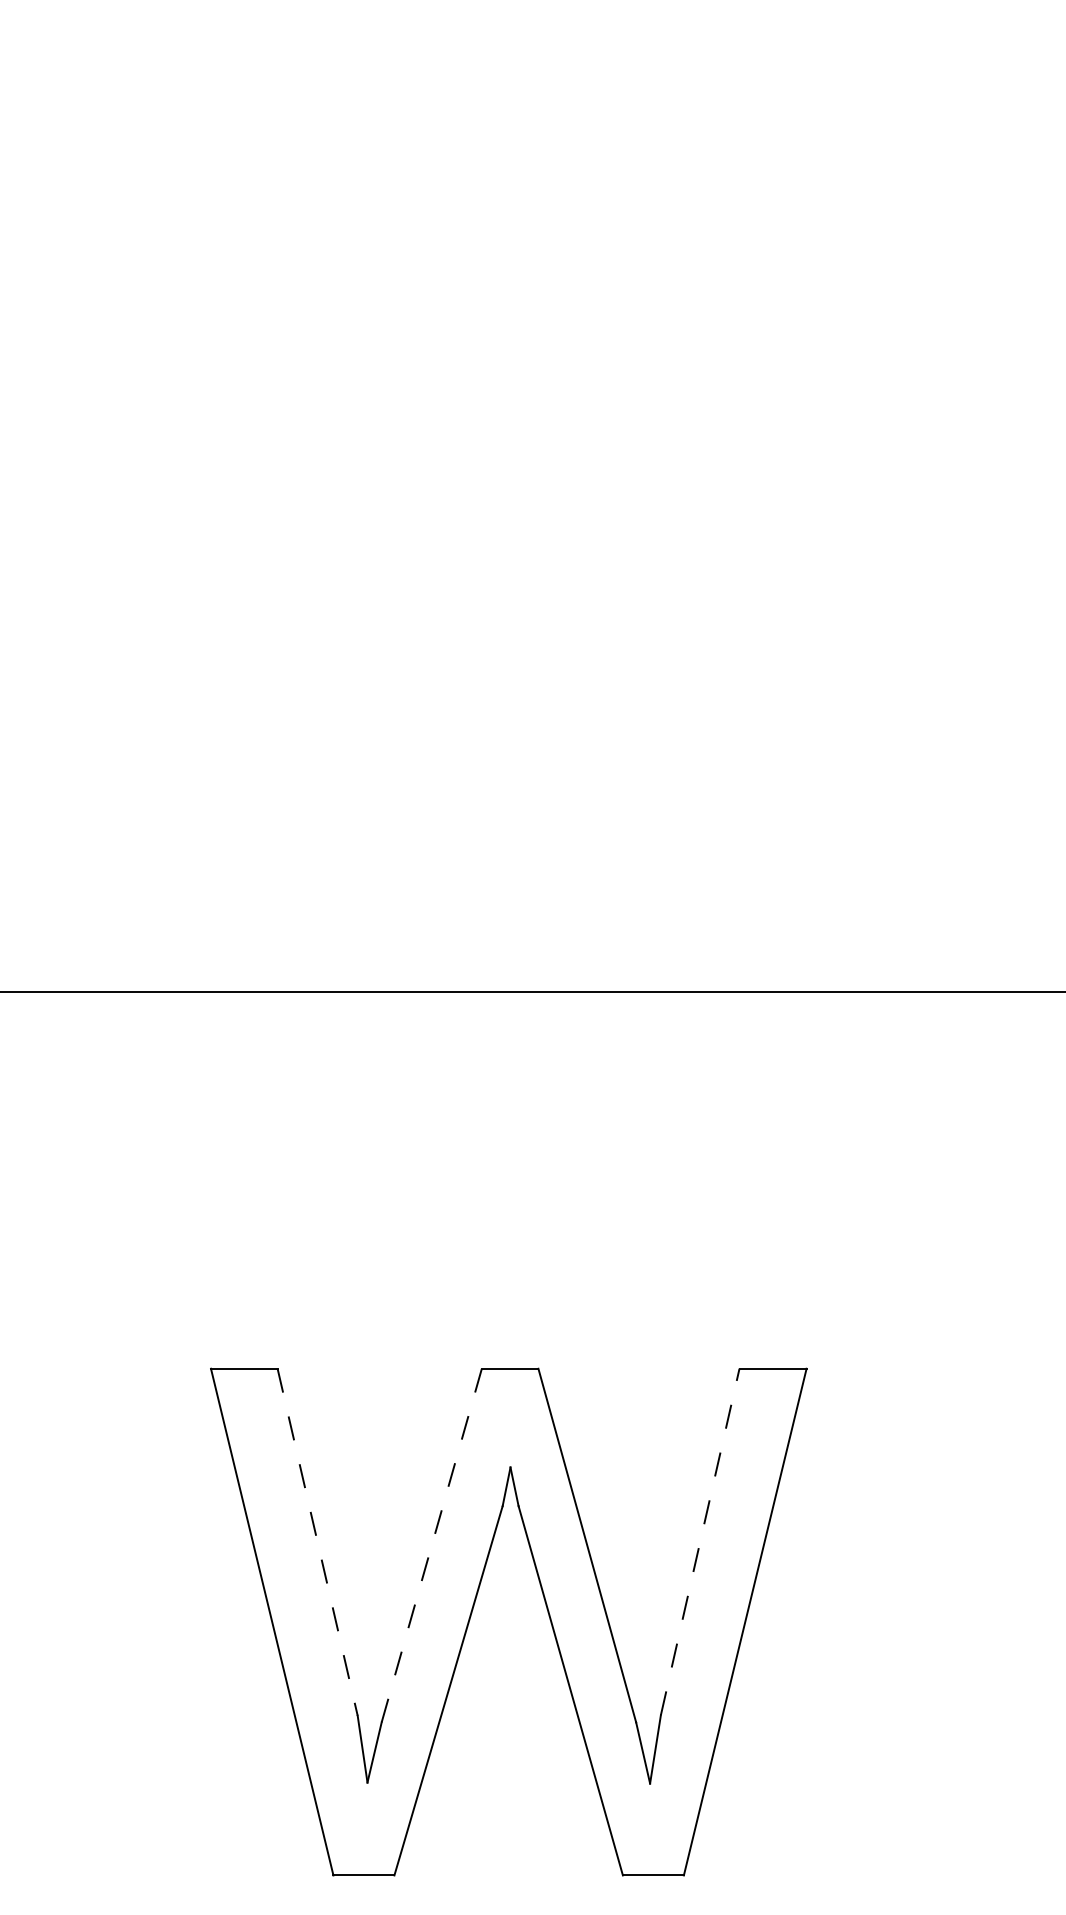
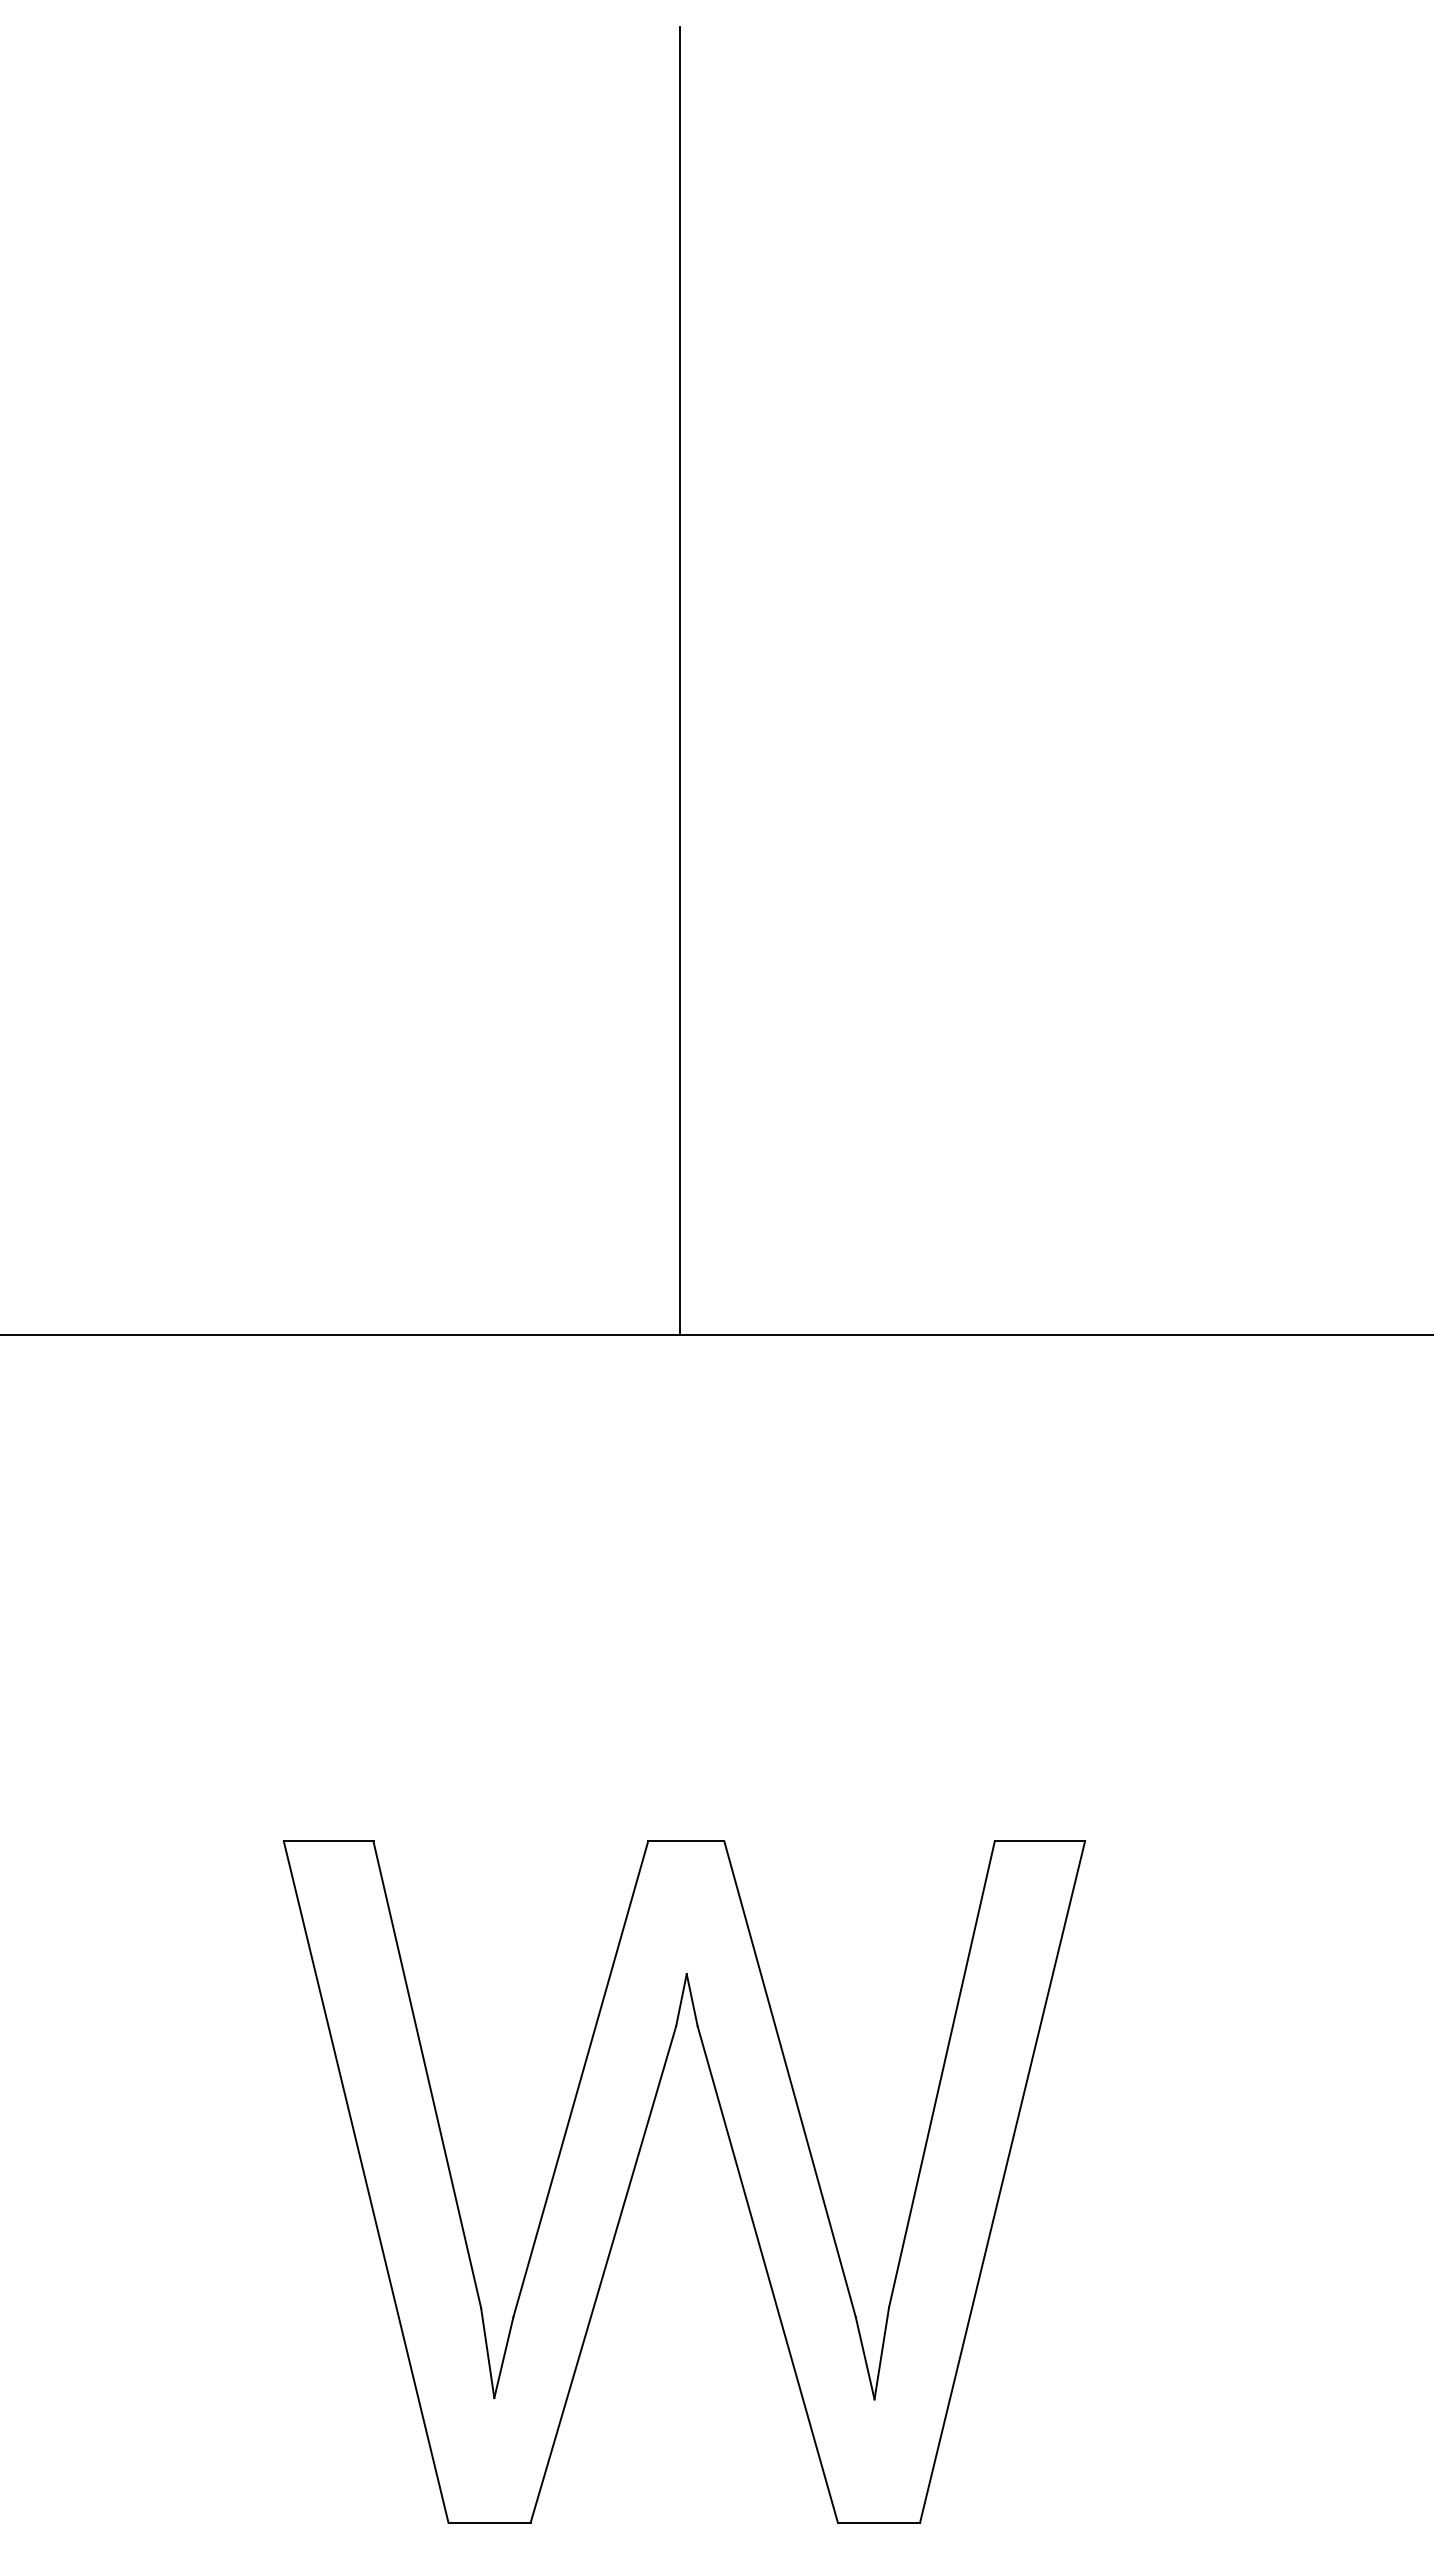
line: (505, 505) -> (680, 680), added
line: (700, 1541) -> (942, 2073), dashed -> solid
line: (317, 1542) -> (427, 2074), dashed -> solid
line: (431, 1545) -> (580, 2078), dashed -> solid

